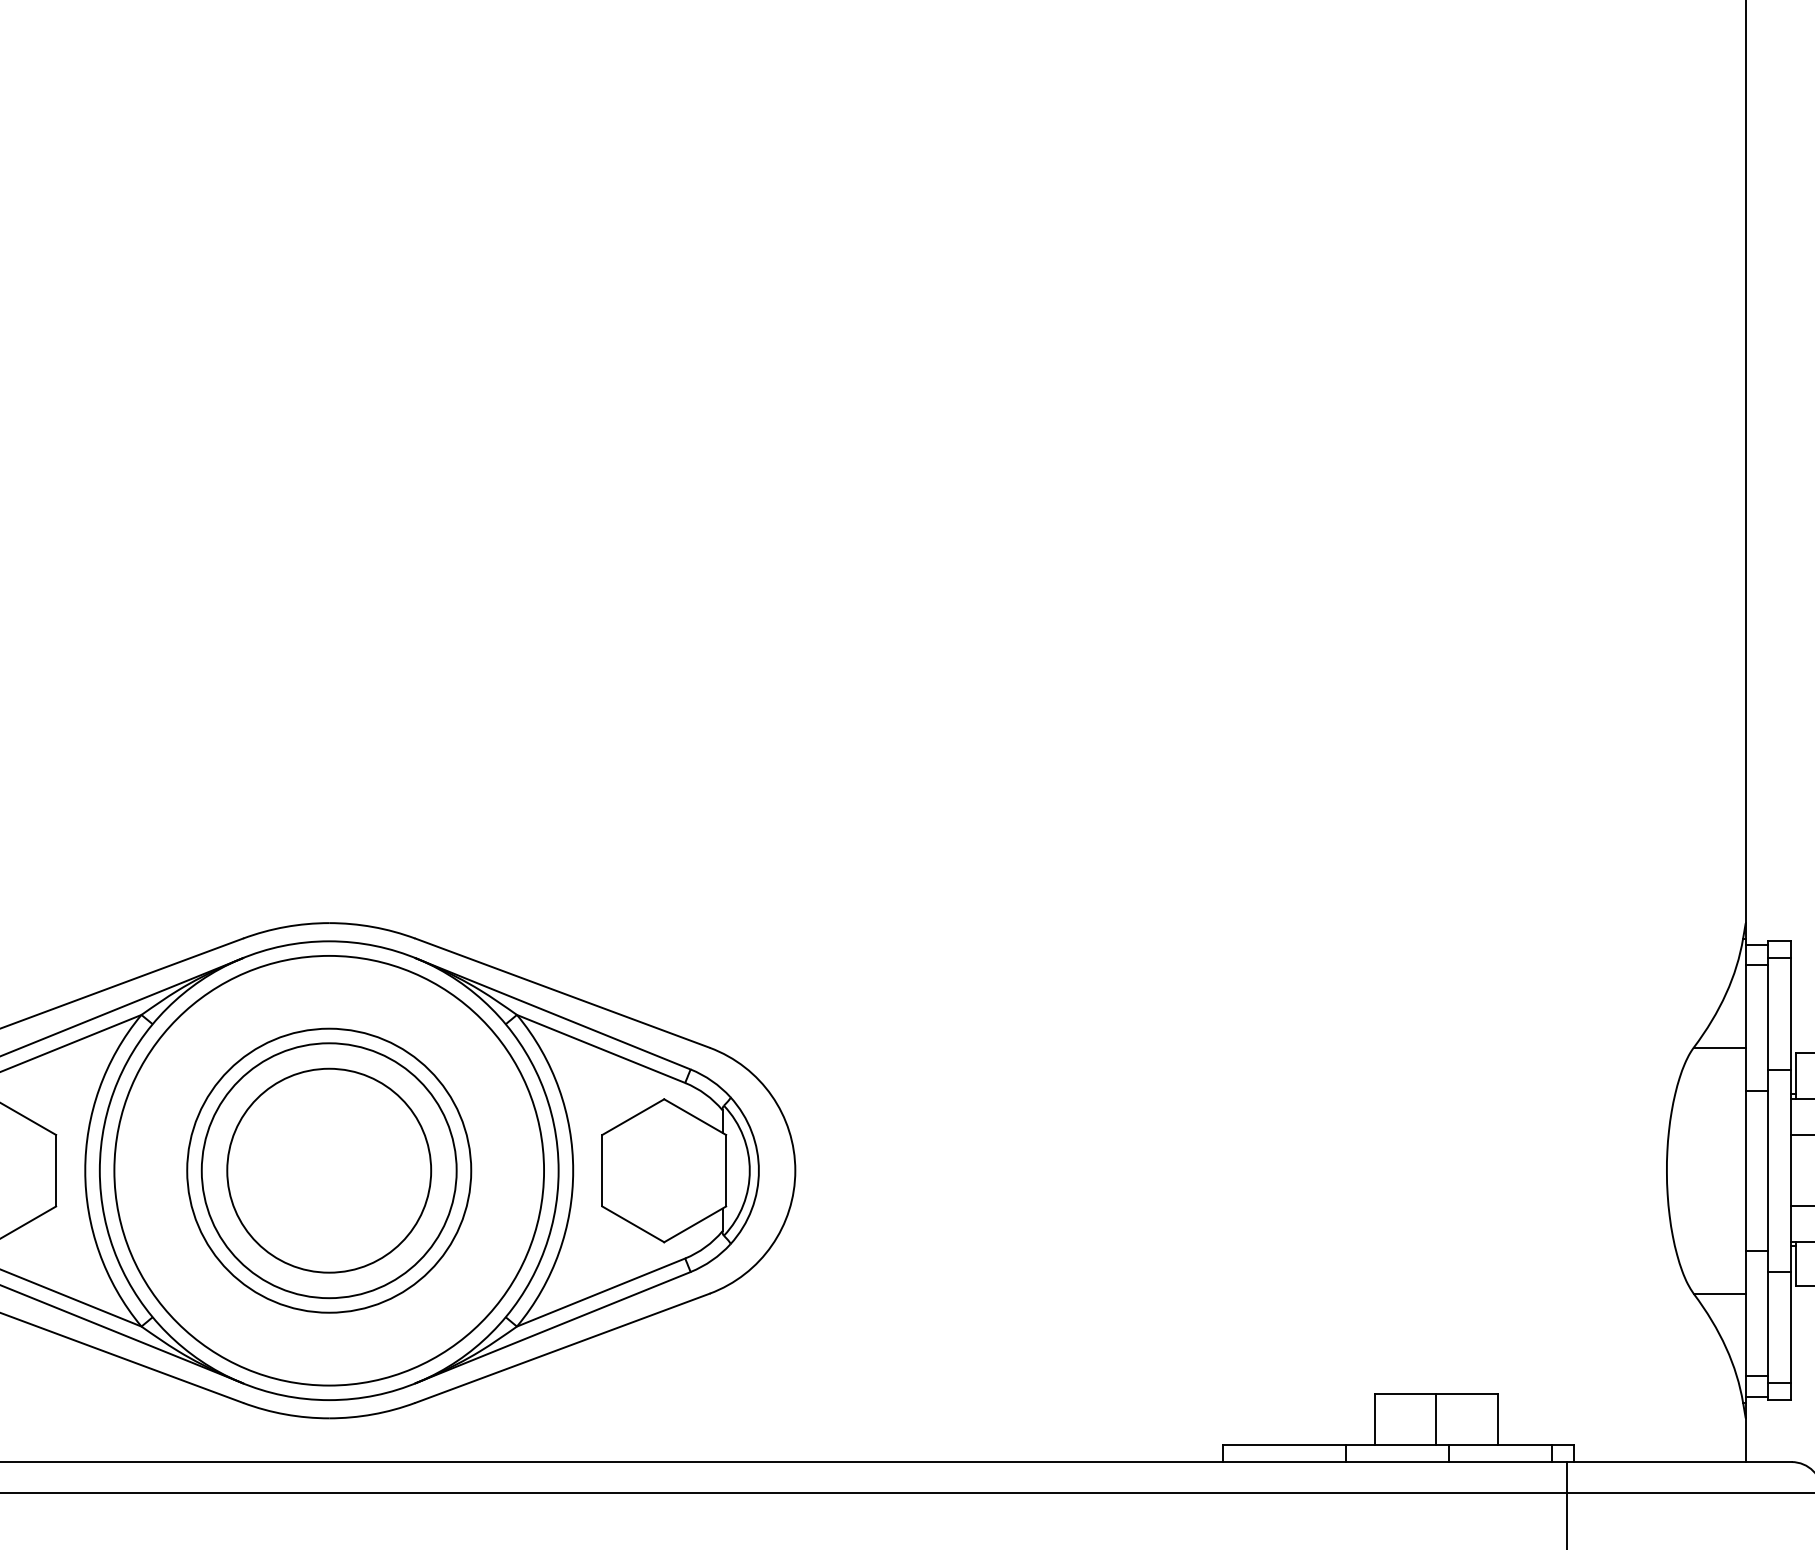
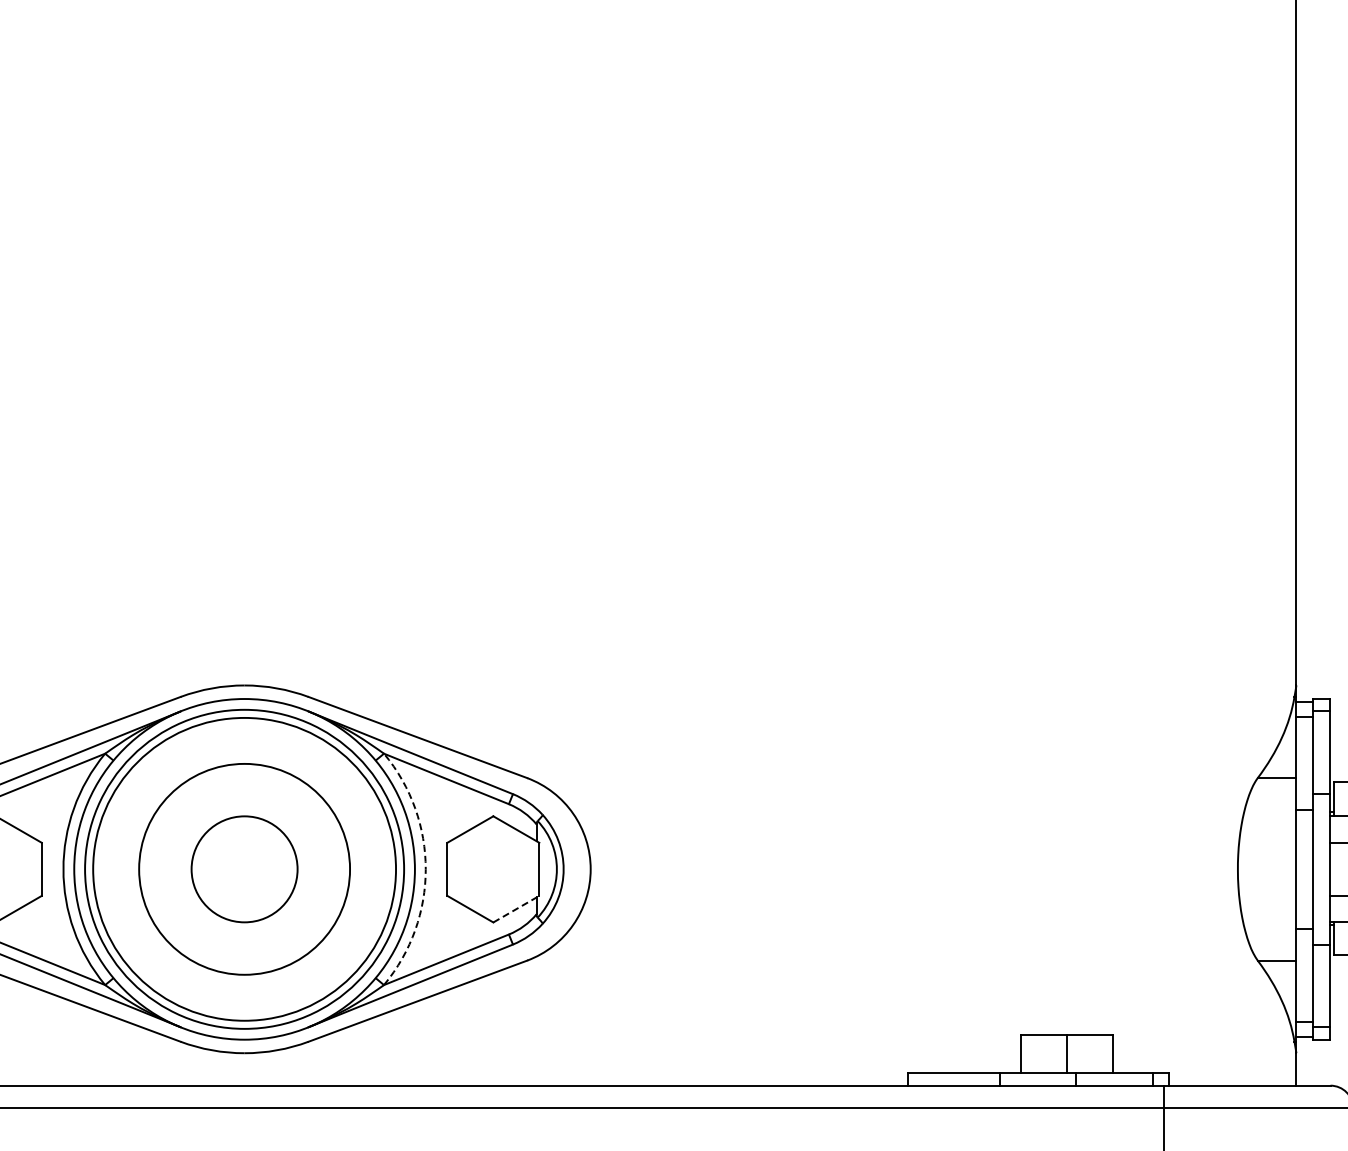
circle: (329, 1169) -> (244, 868), size x1.6
circle: (329, 1170) -> (244, 869), size x0.7
arc: (572, 1170) -> (425, 869), solid -> dashed
line: (695, 1224) -> (516, 909), solid -> dashed

